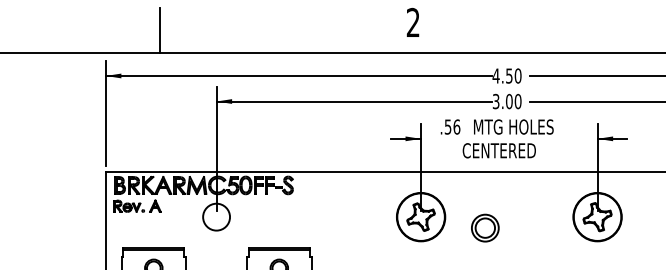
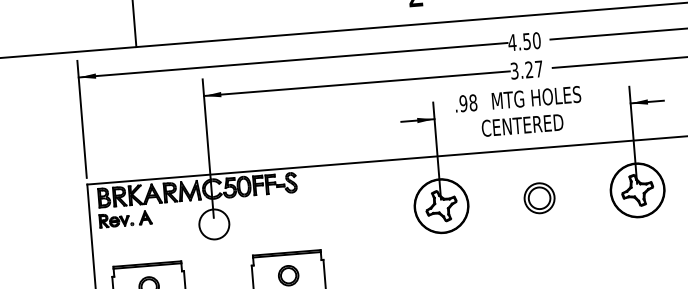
text: (513, 101) -> (533, 69), 3.00 -> 3.27
text: (452, 126) -> (468, 102), .56 -> .98
part: (485, 227) -> (539, 197), moved

